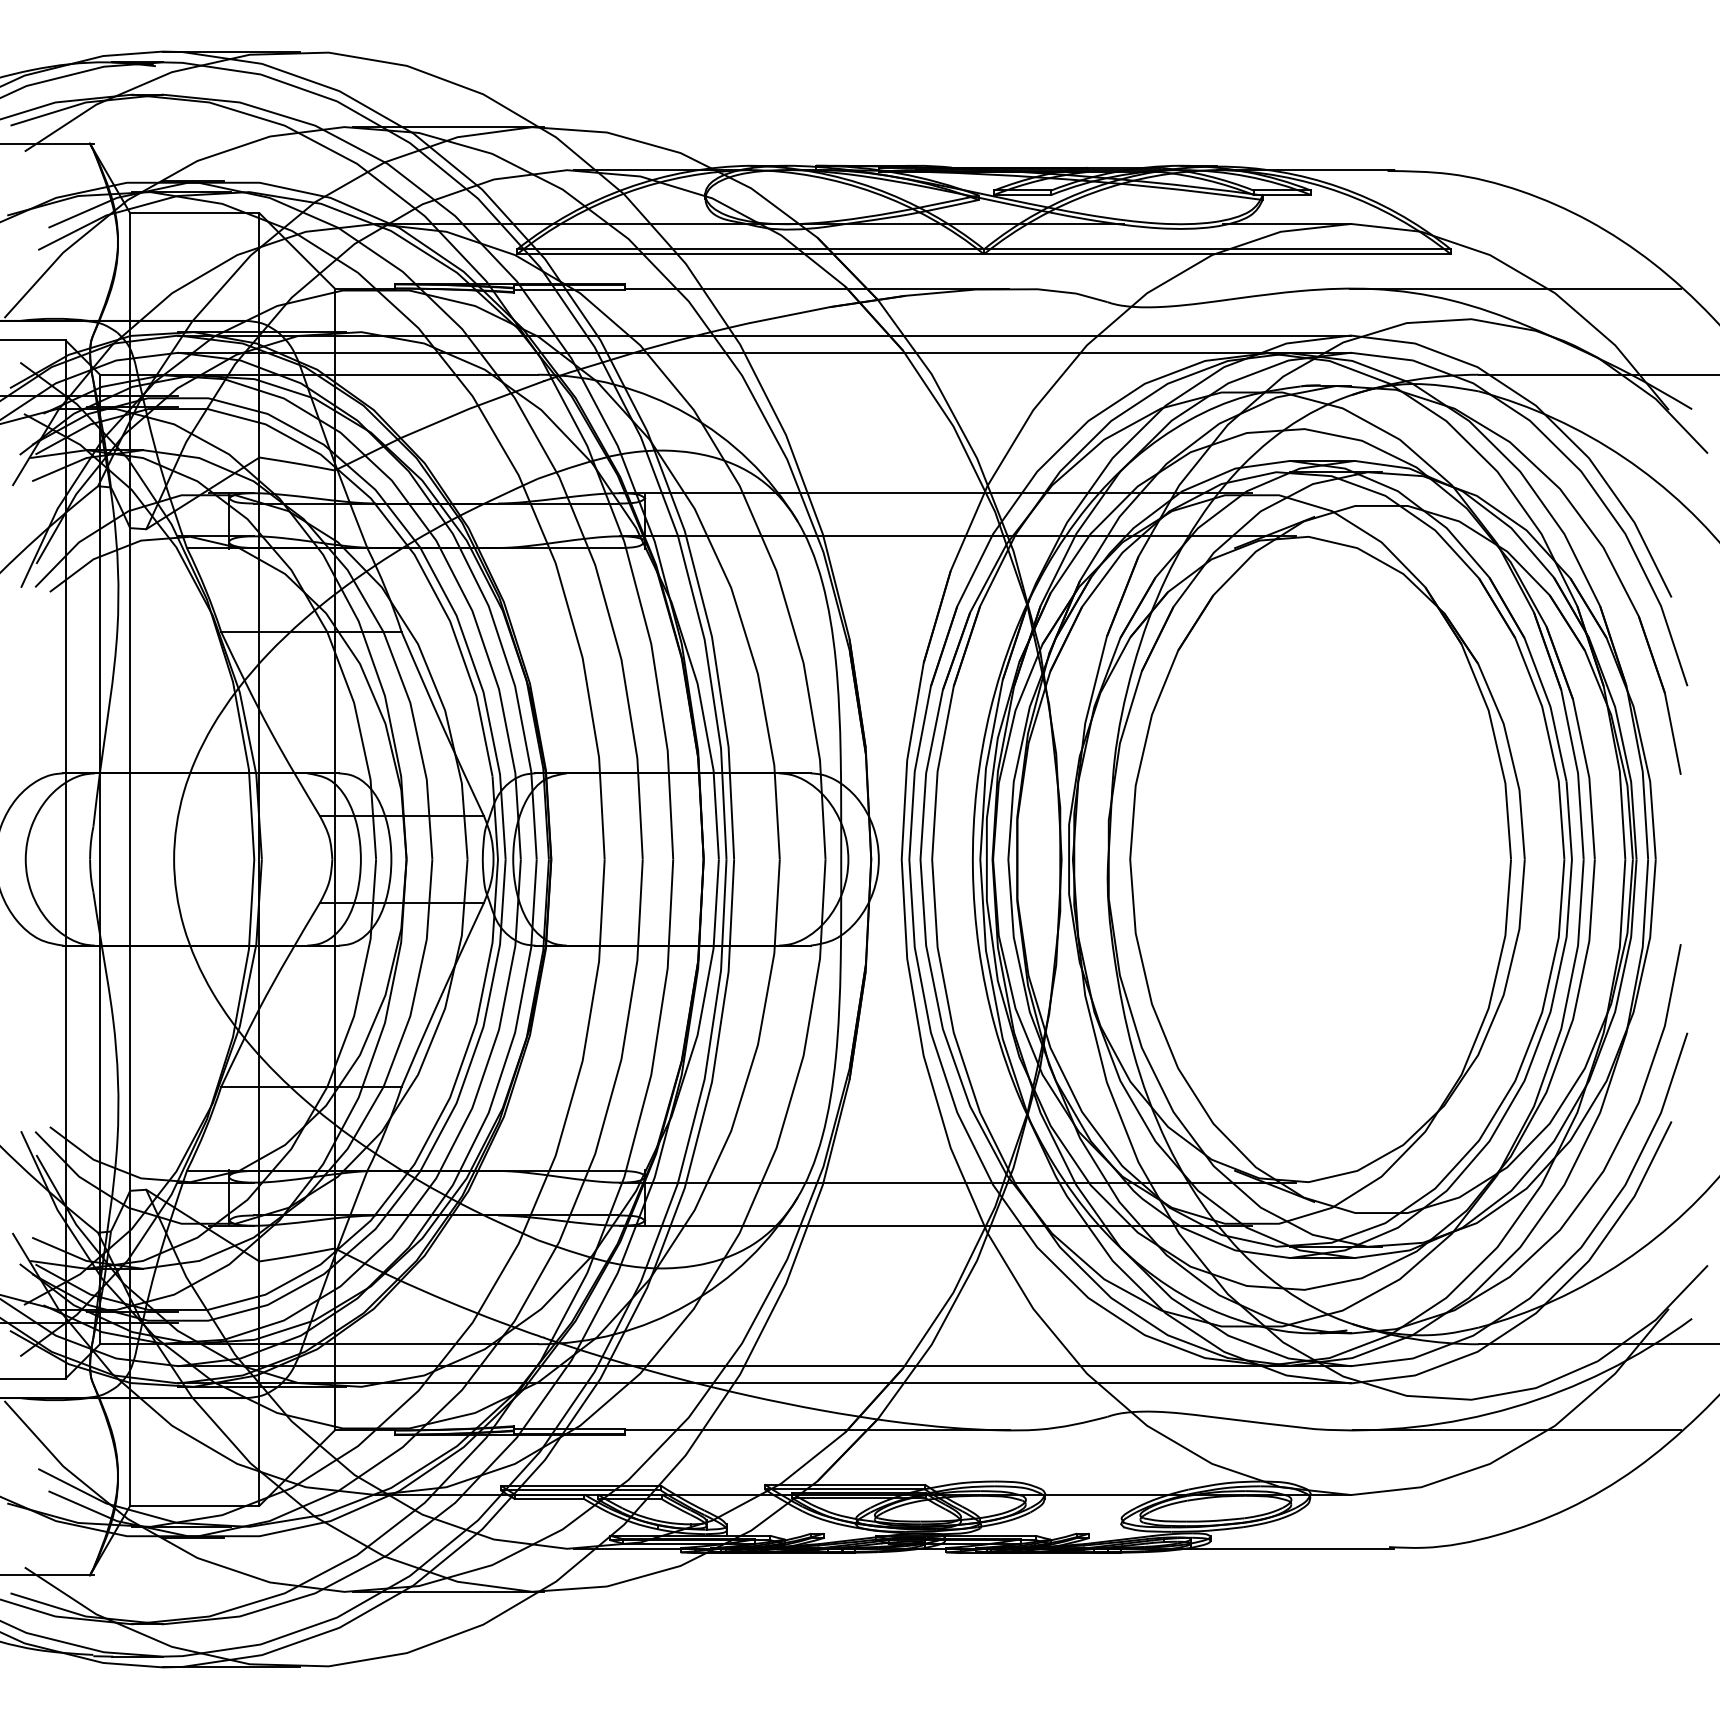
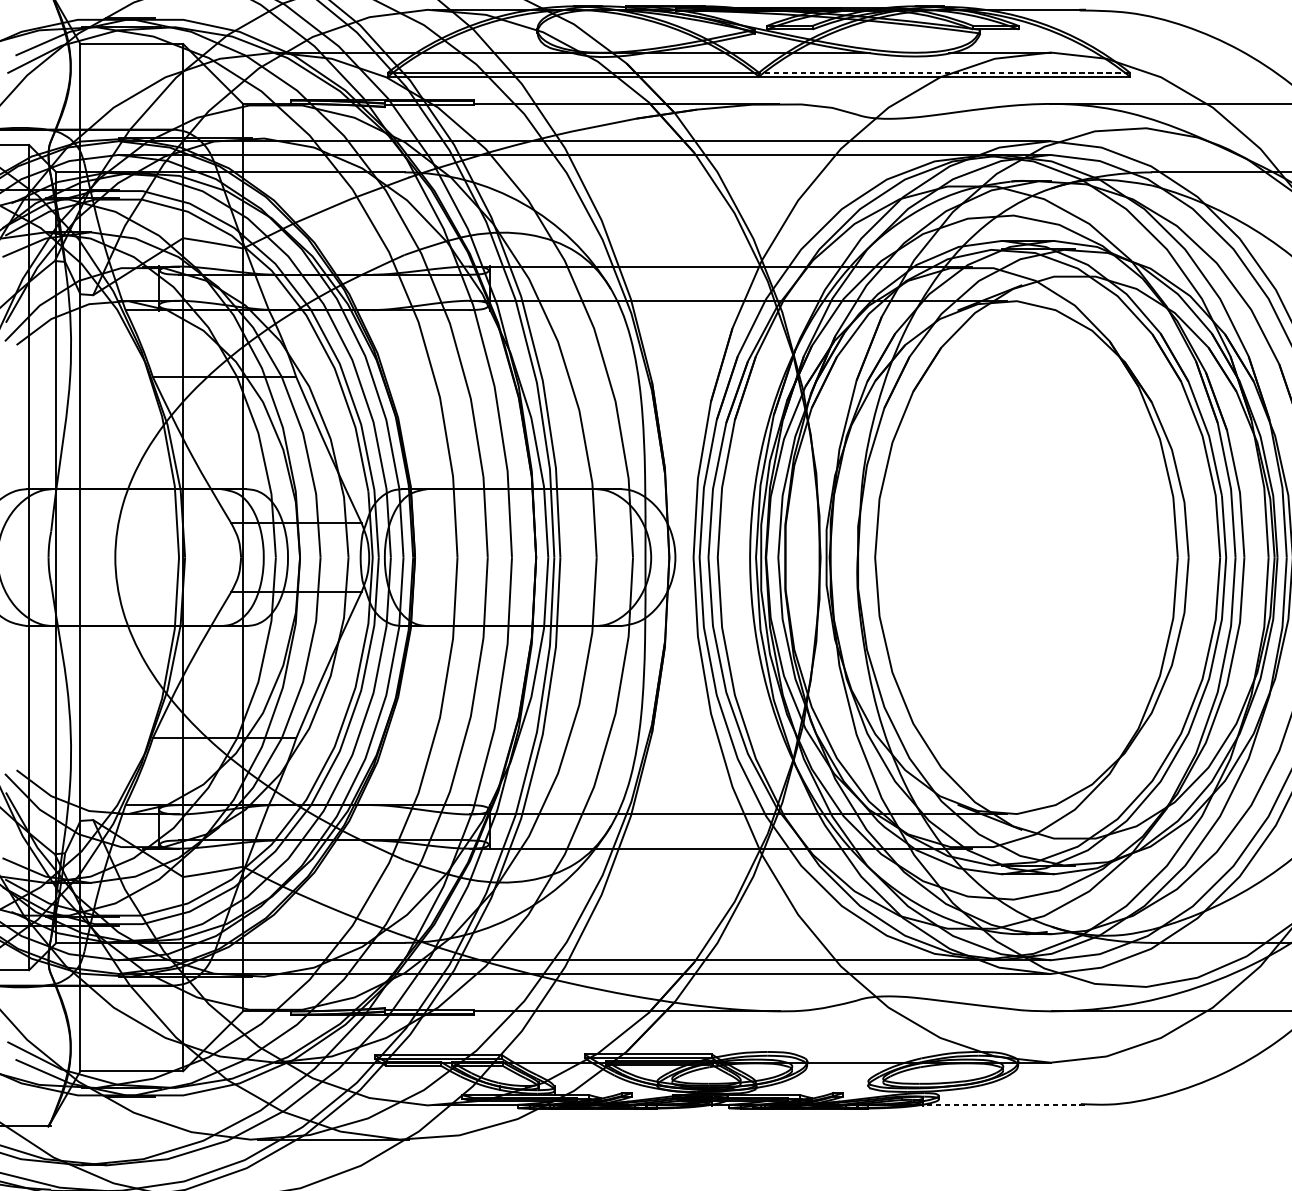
line: (1216, 249) -> (943, 72), solid -> dashed
line: (1292, 1548) -> (1004, 1105), solid -> dashed

